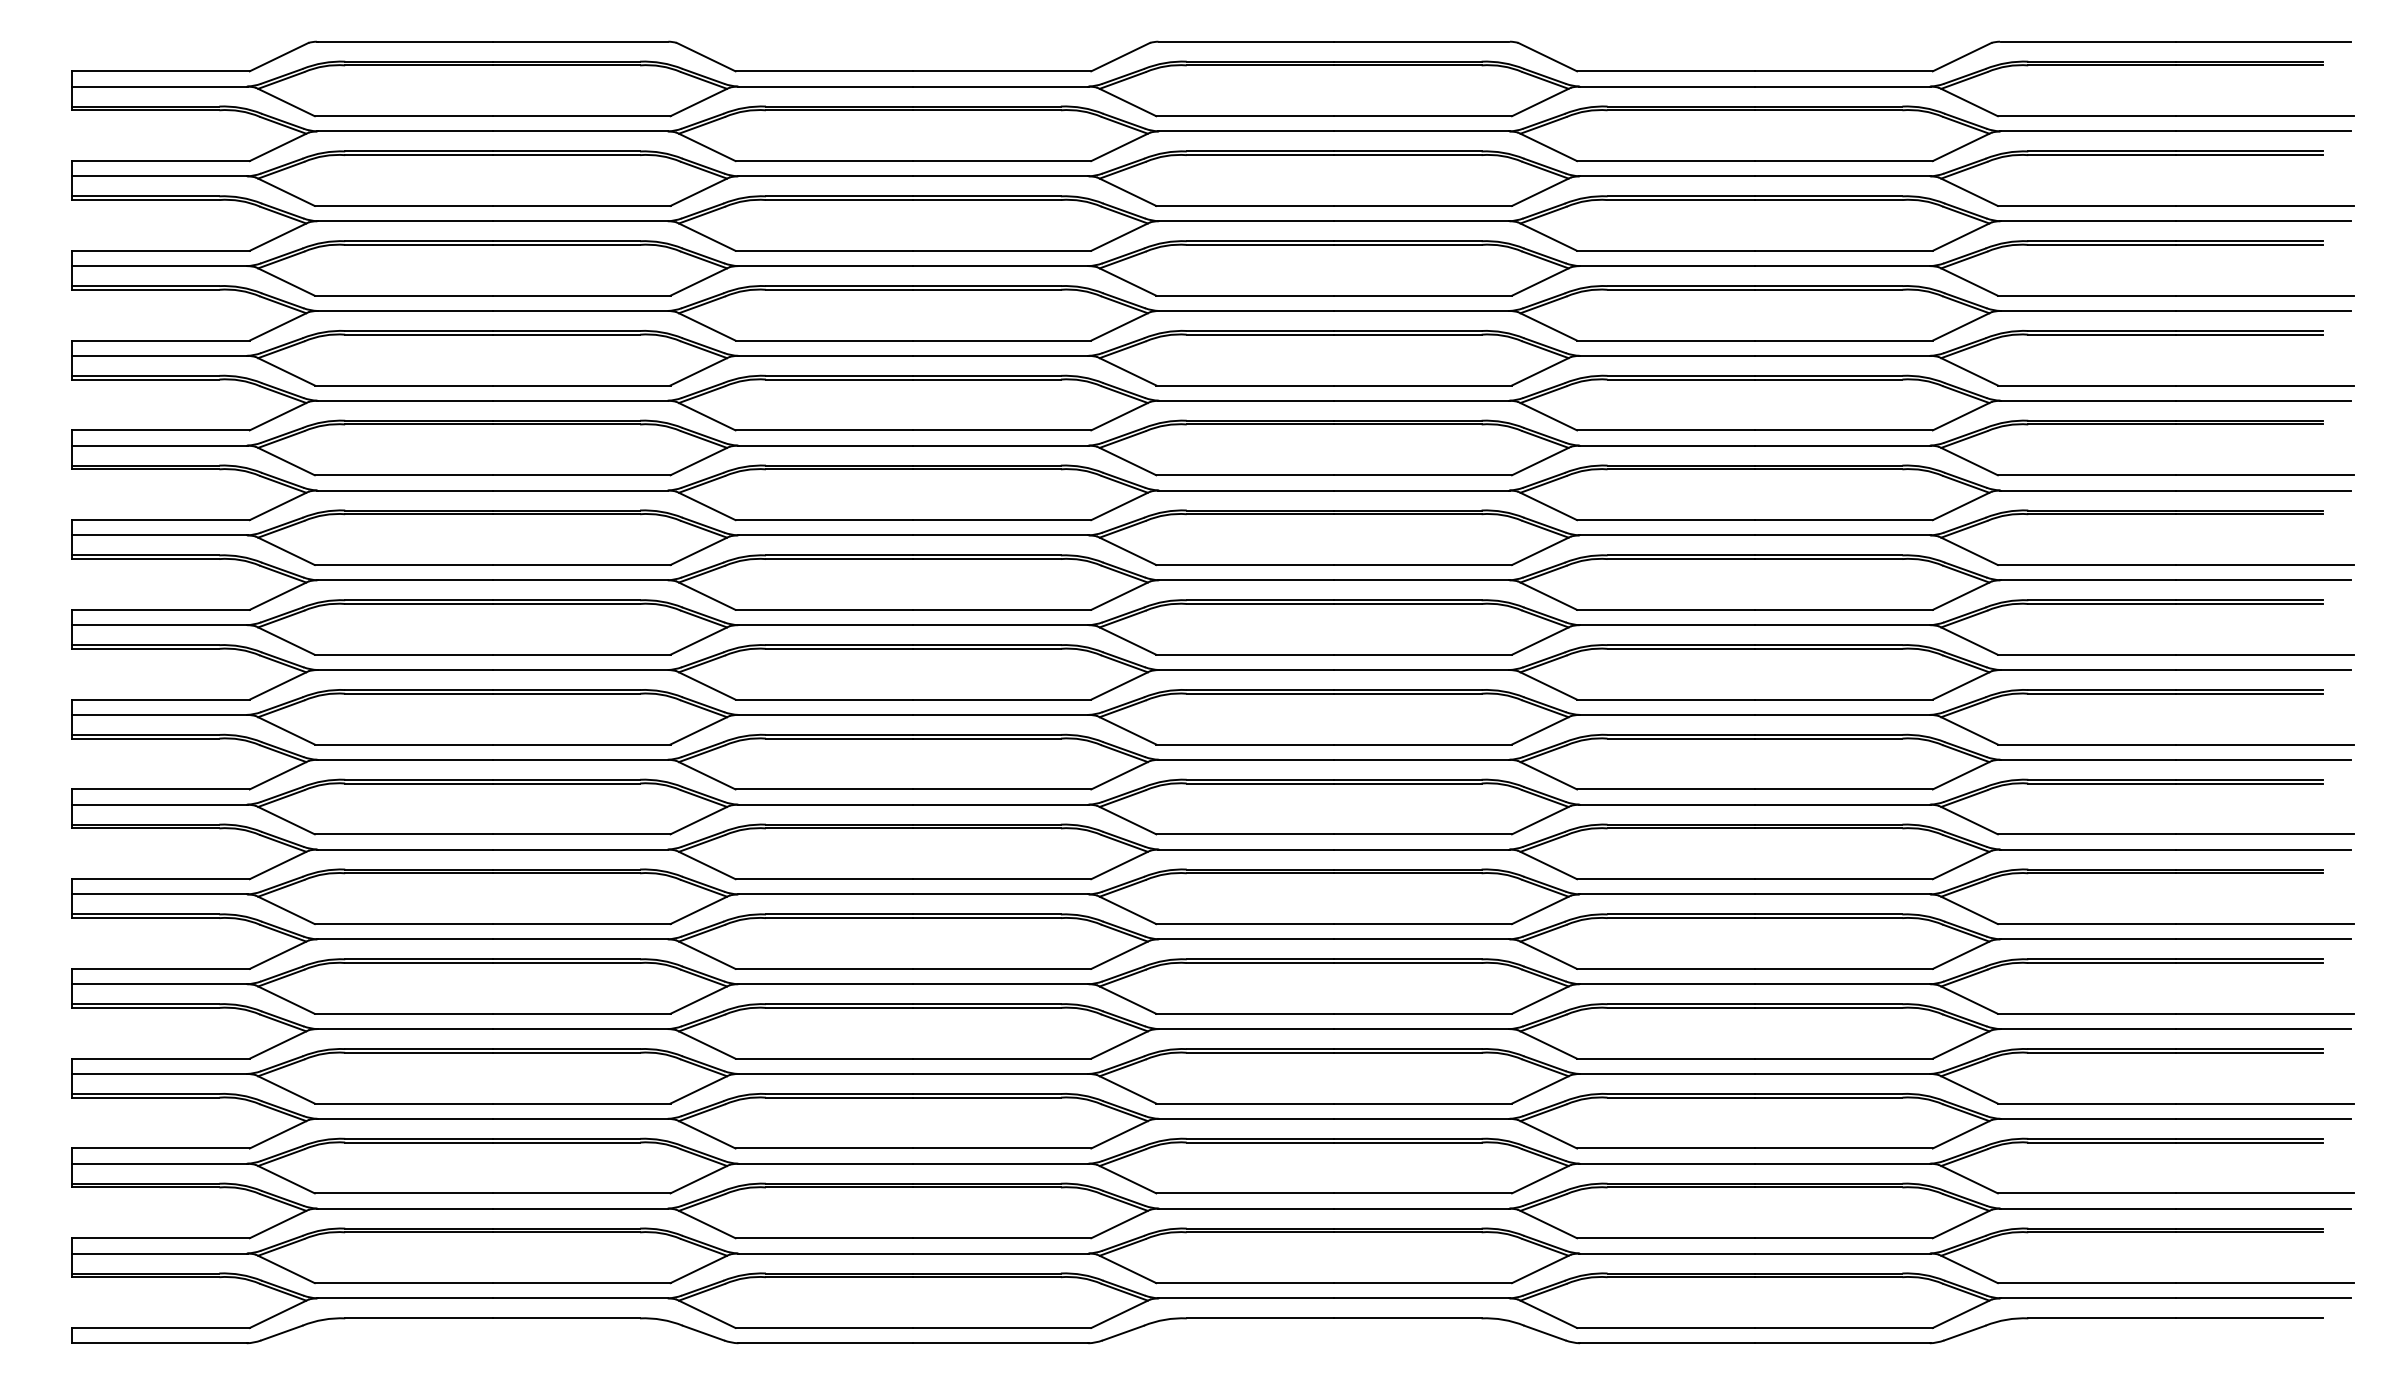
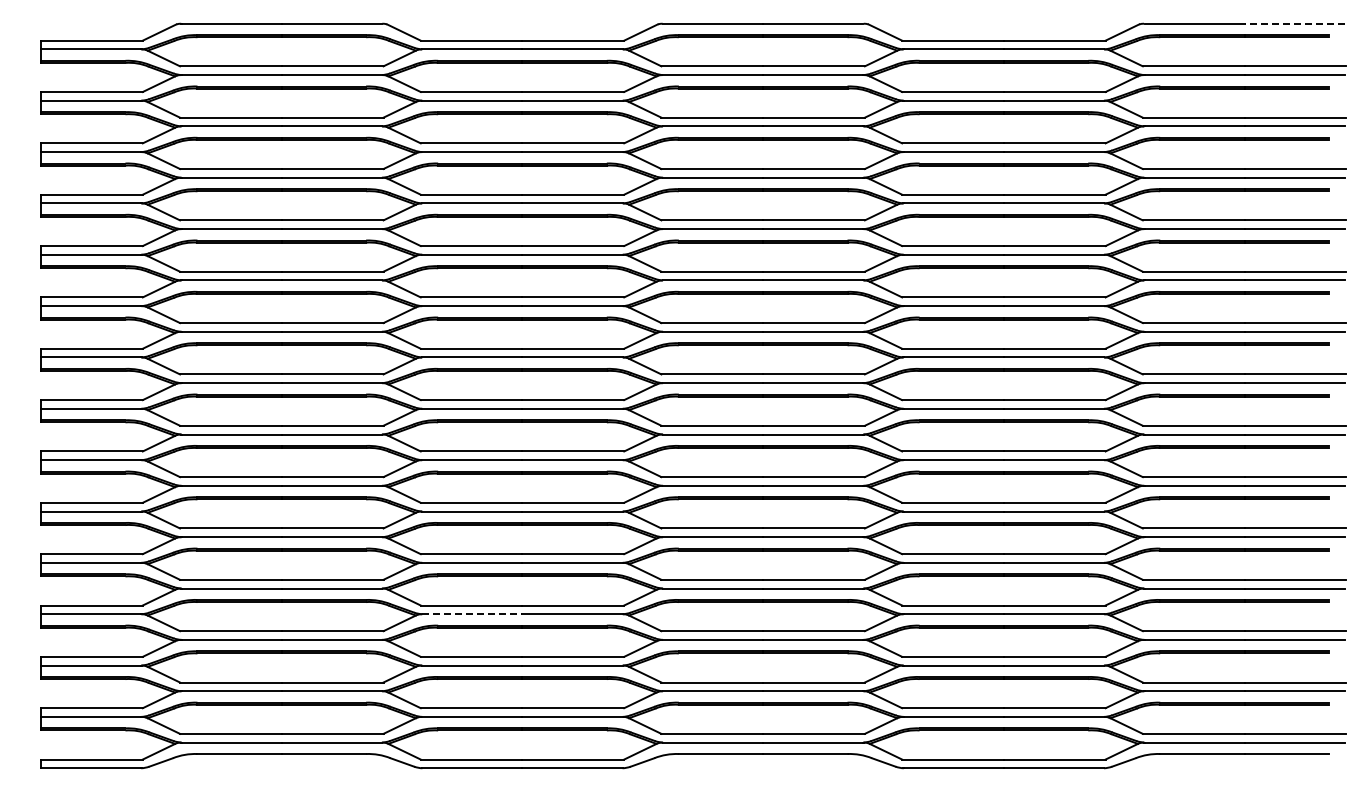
line: (2262, 41) -> (1294, 23), solid -> dashed
line: (826, 1074) -> (472, 614), solid -> dashed

